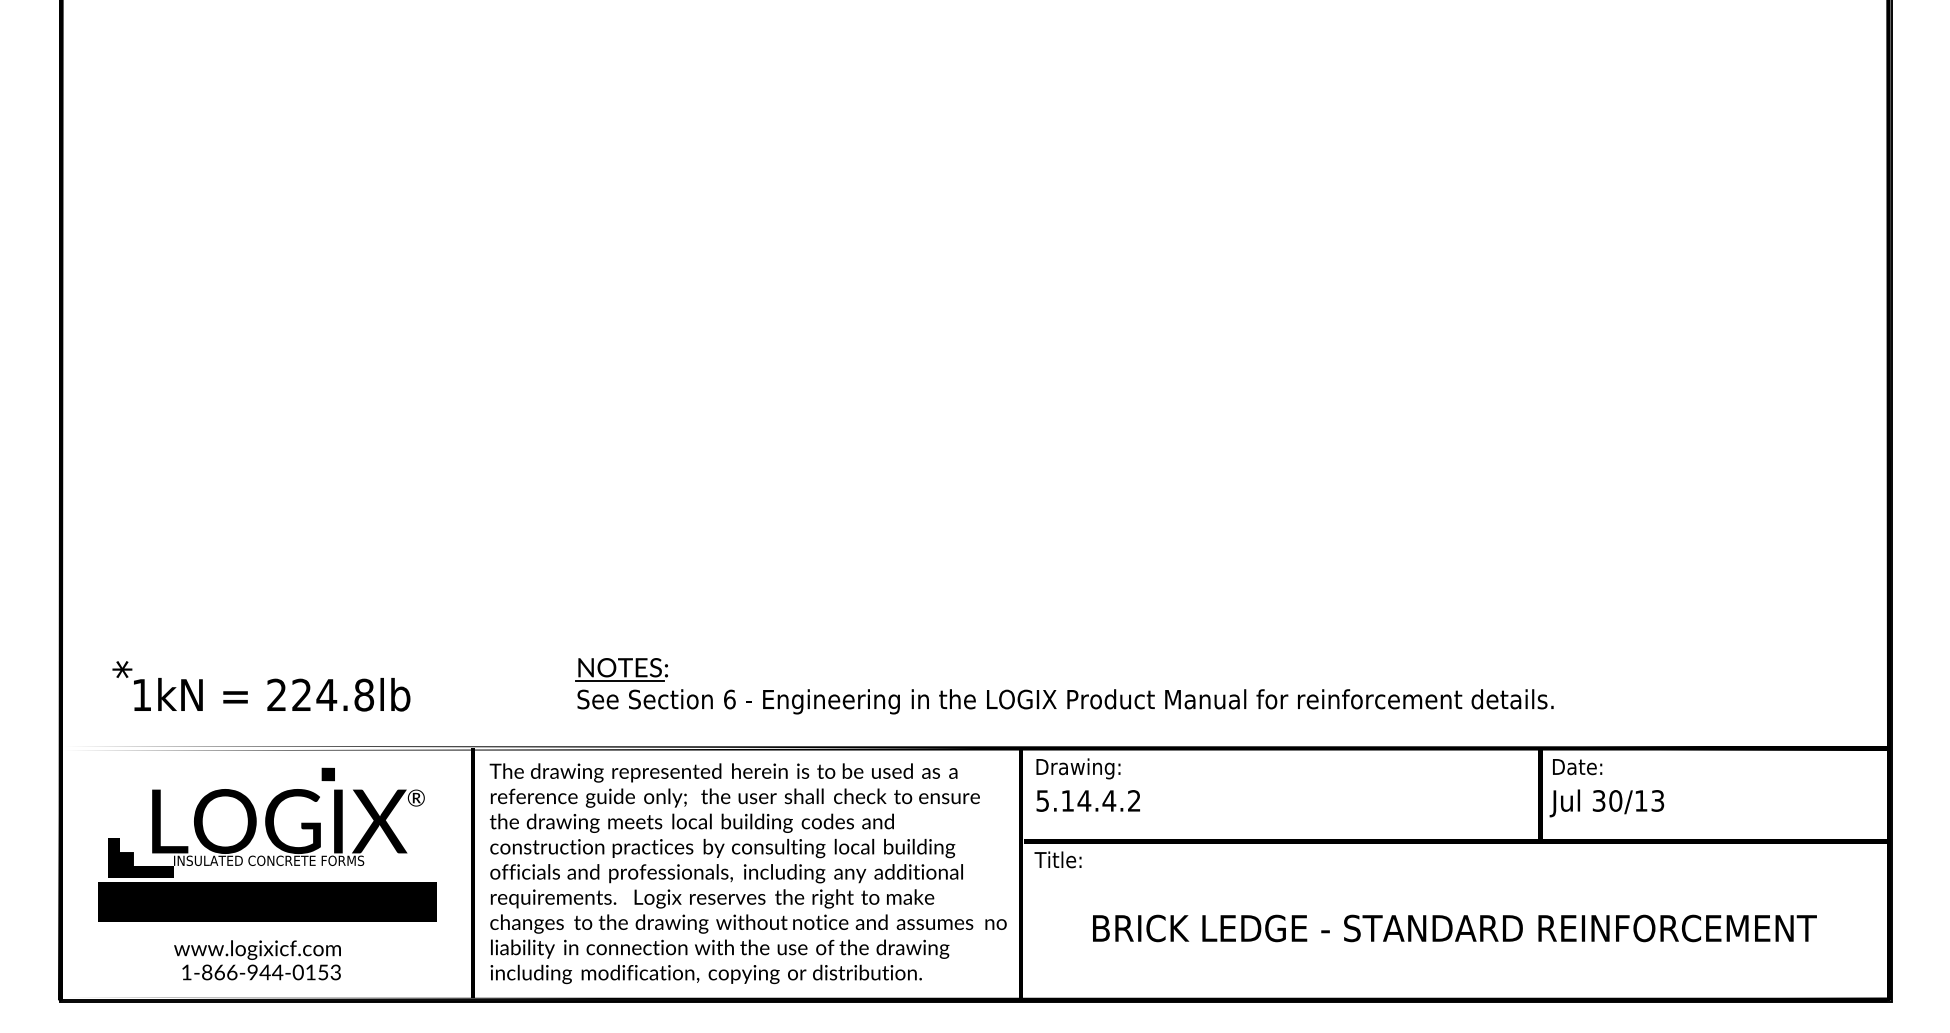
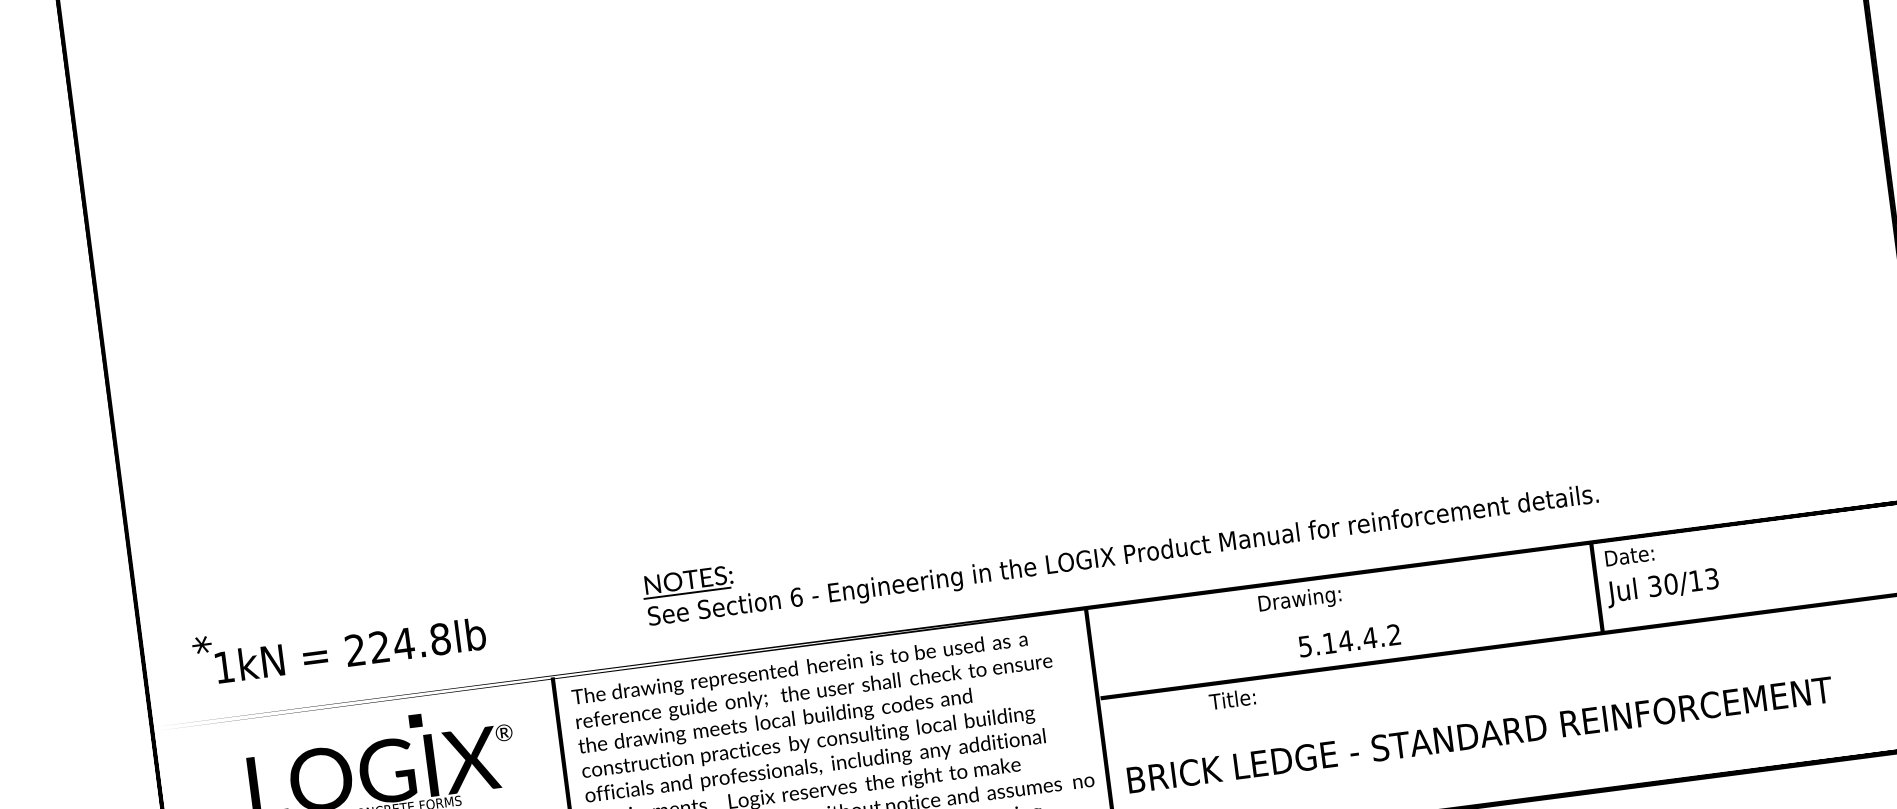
text: (1078, 768) -> (1300, 600), moved
text: (1087, 800) -> (1348, 640), moved
text: (1057, 859) -> (1231, 699), moved
text: (1454, 928) -> (1479, 735), moved

